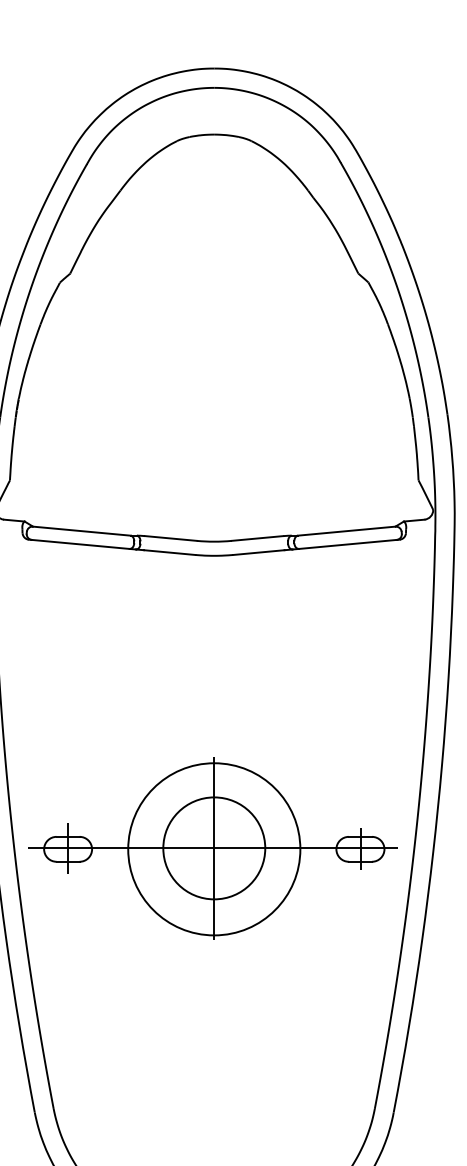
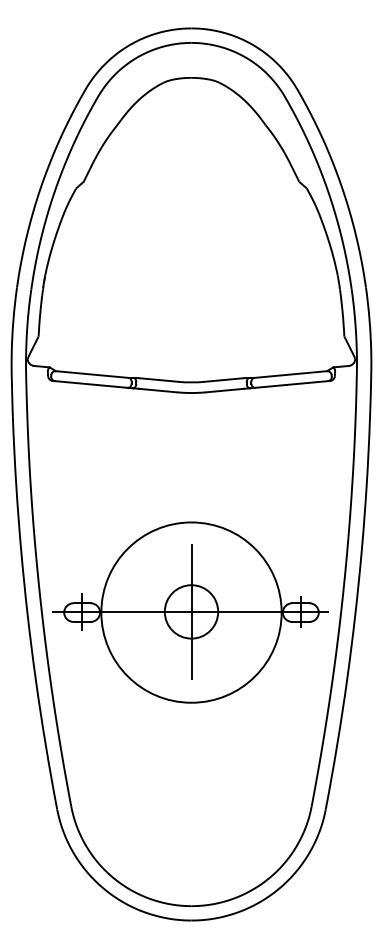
circle: (214, 847) -> (191, 611), size x0.7
circle: (214, 849) -> (191, 612), size x1.4

